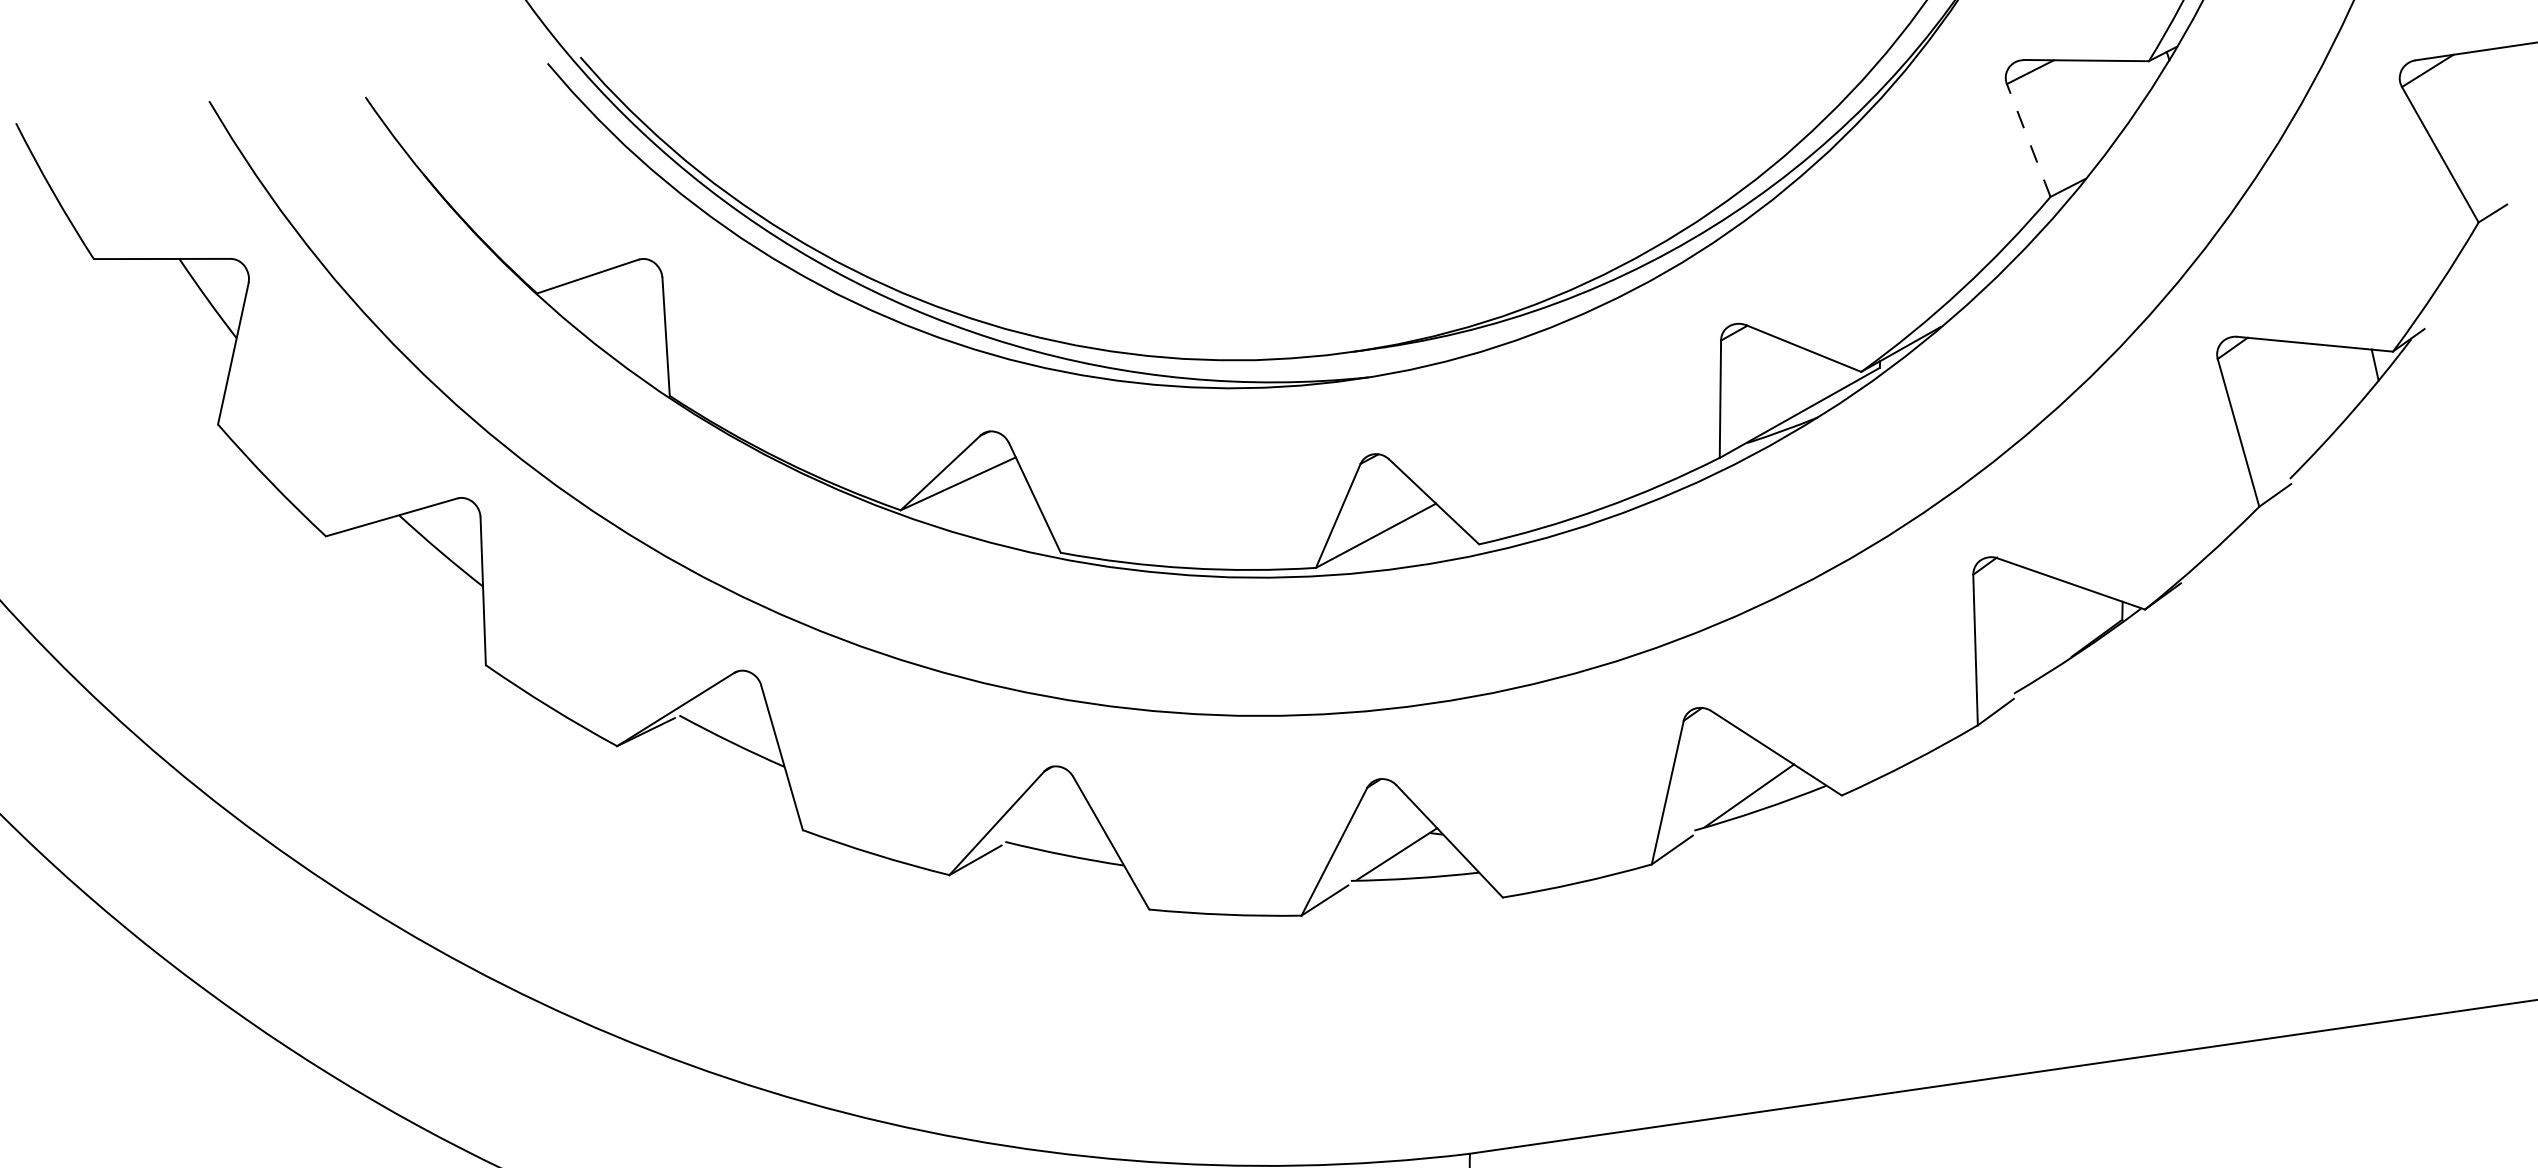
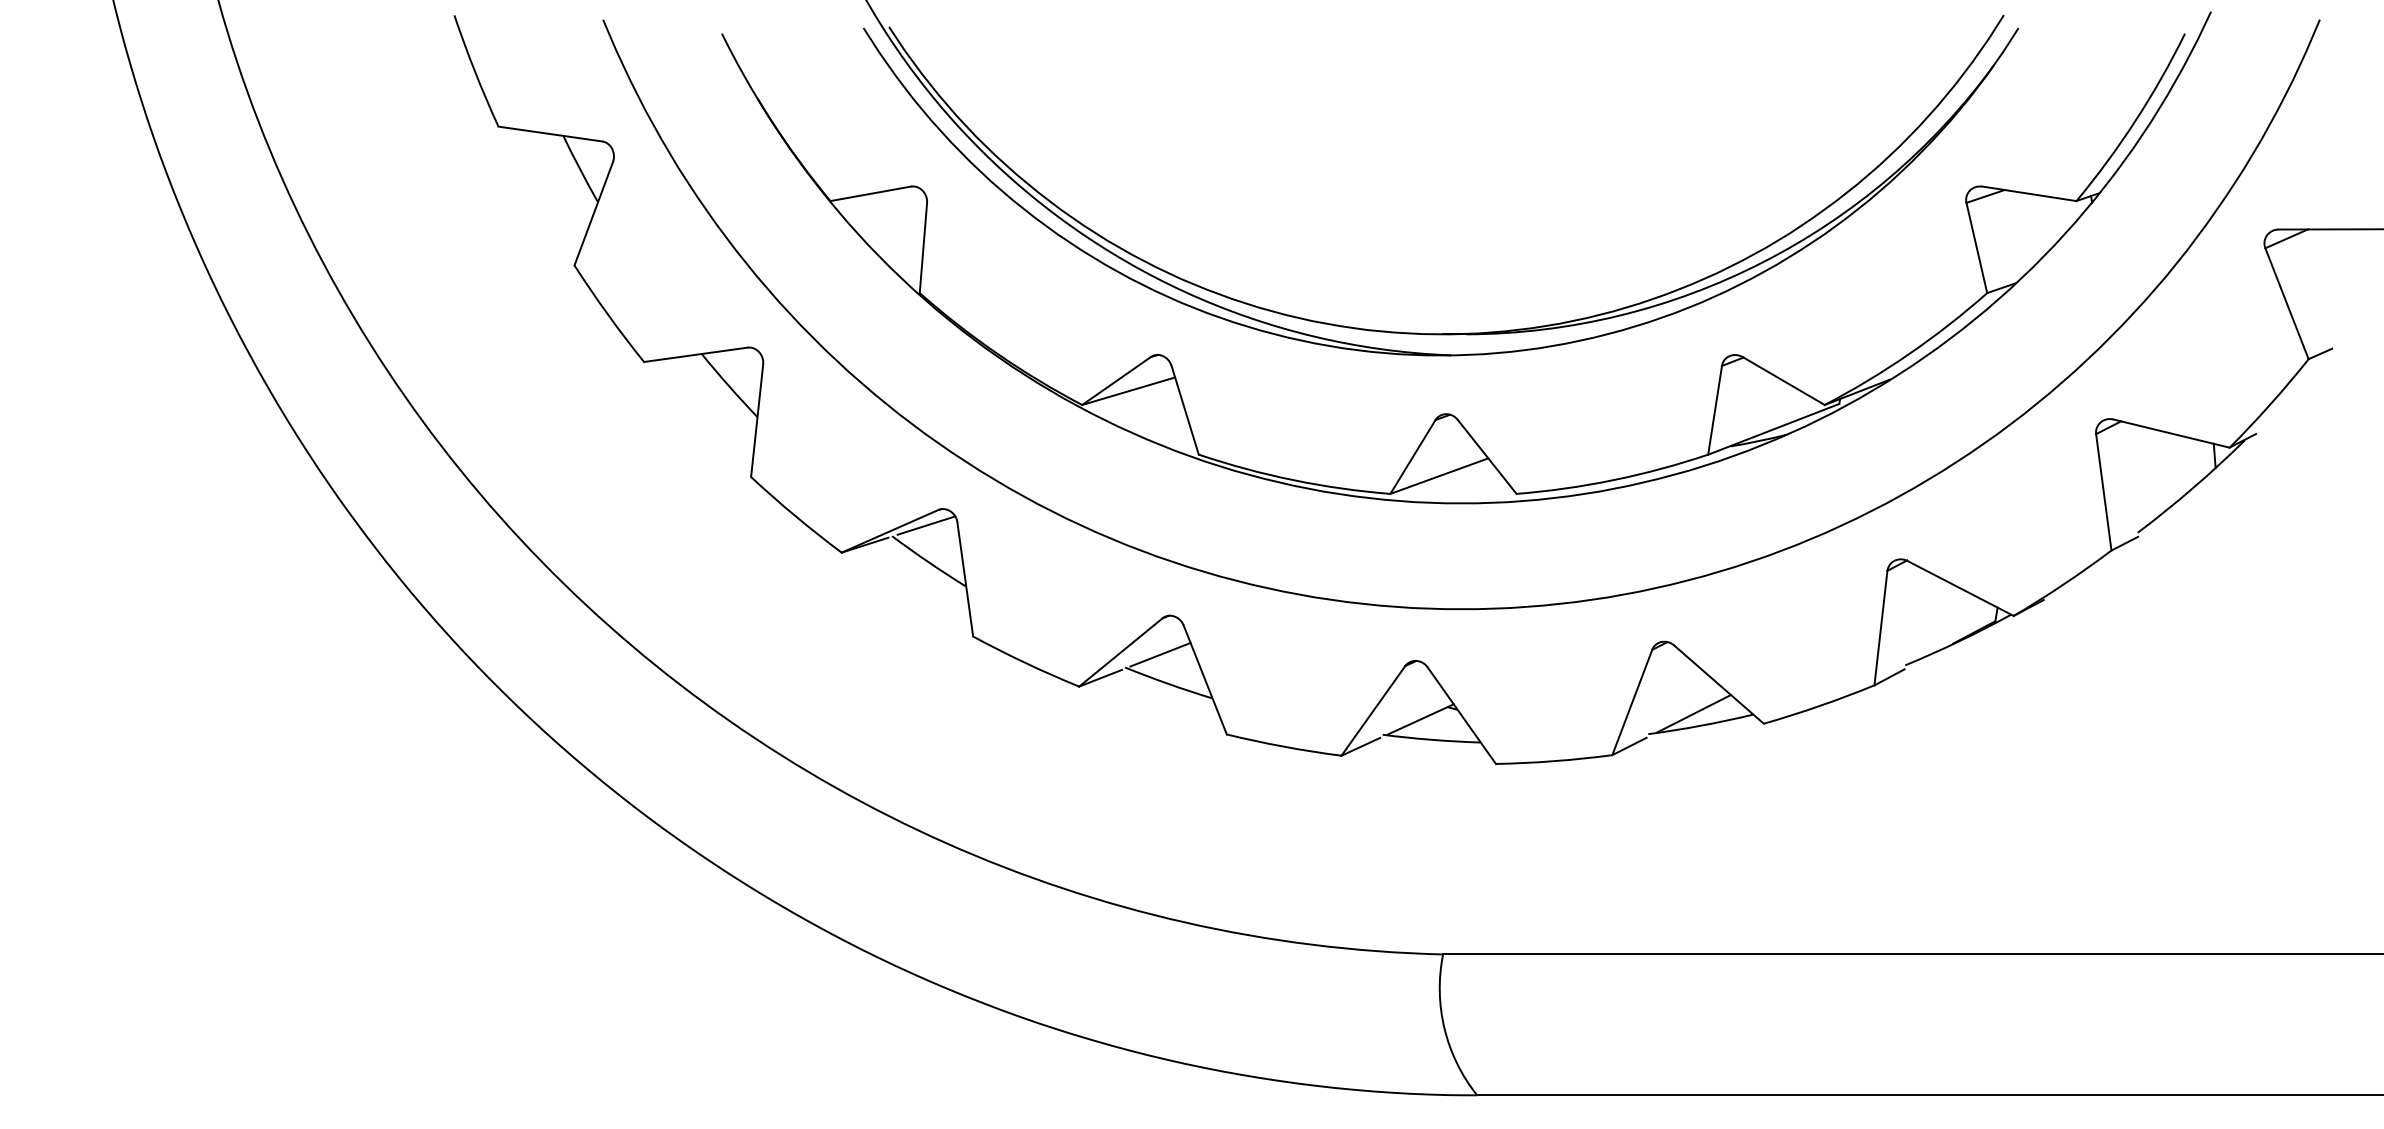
line: (2028, 139) -> (1976, 247), dashed -> solid
line: (721, 695) -> (926, 525), added
line: (1048, 818) -> (1160, 654), added

